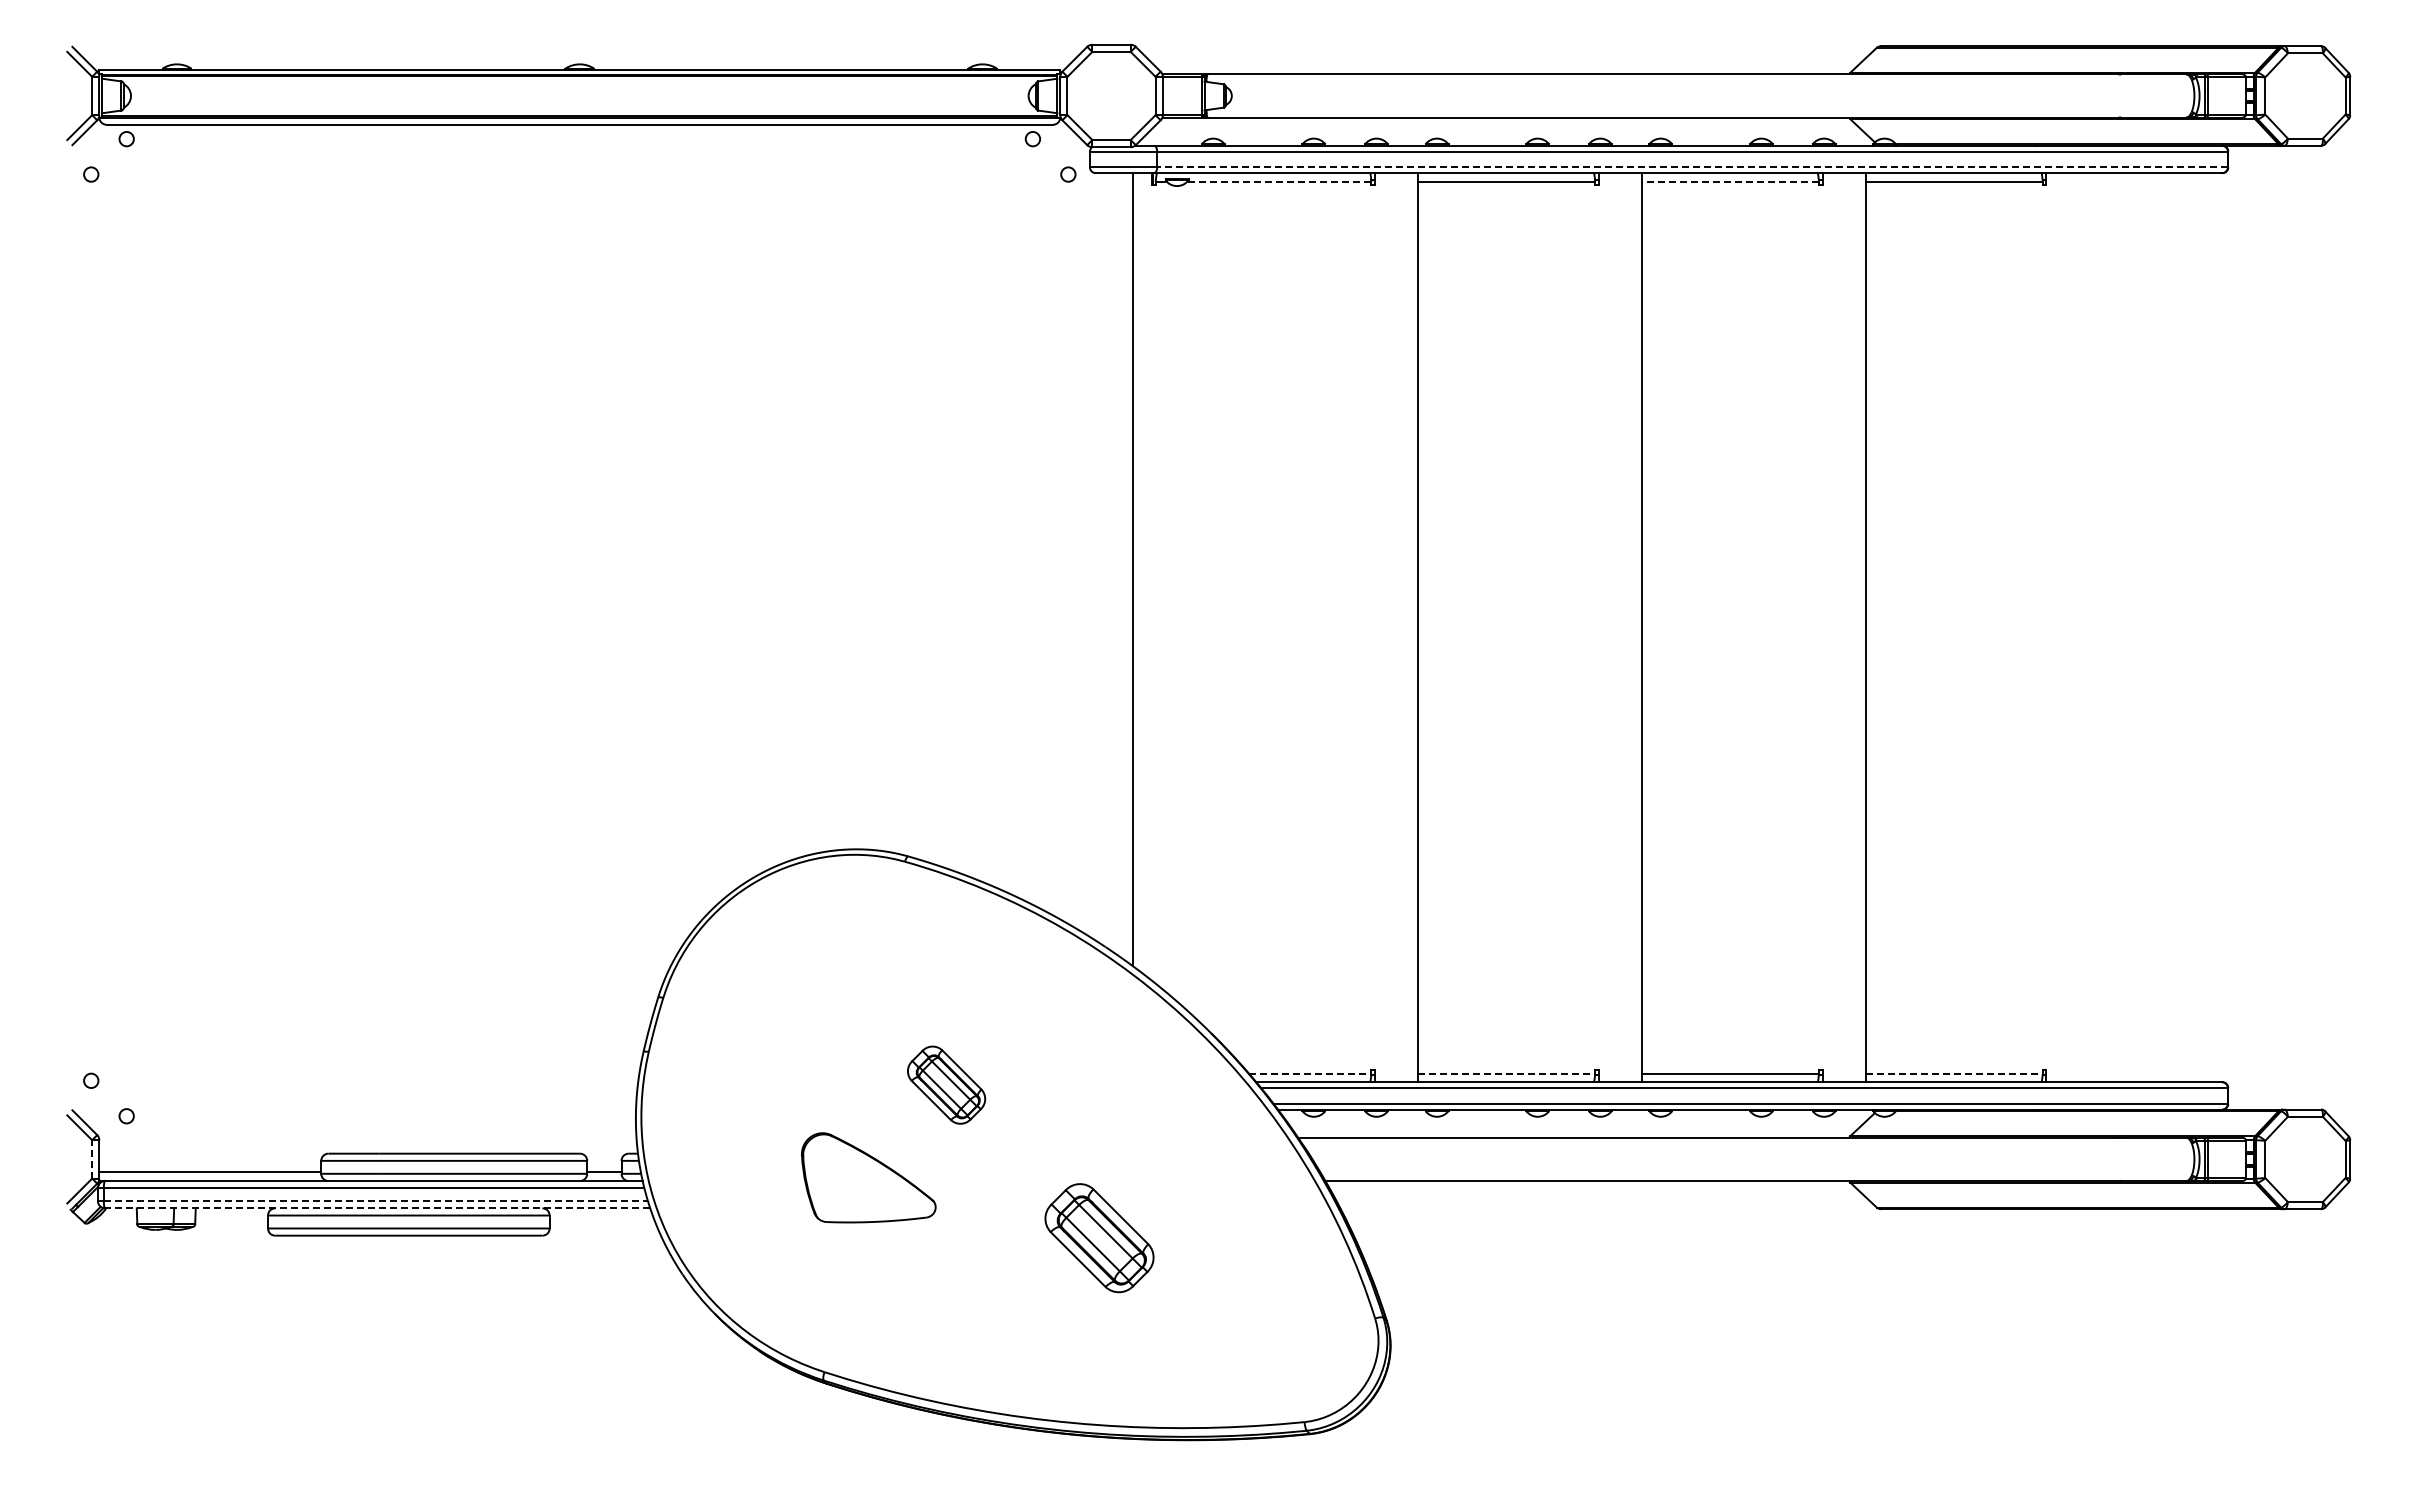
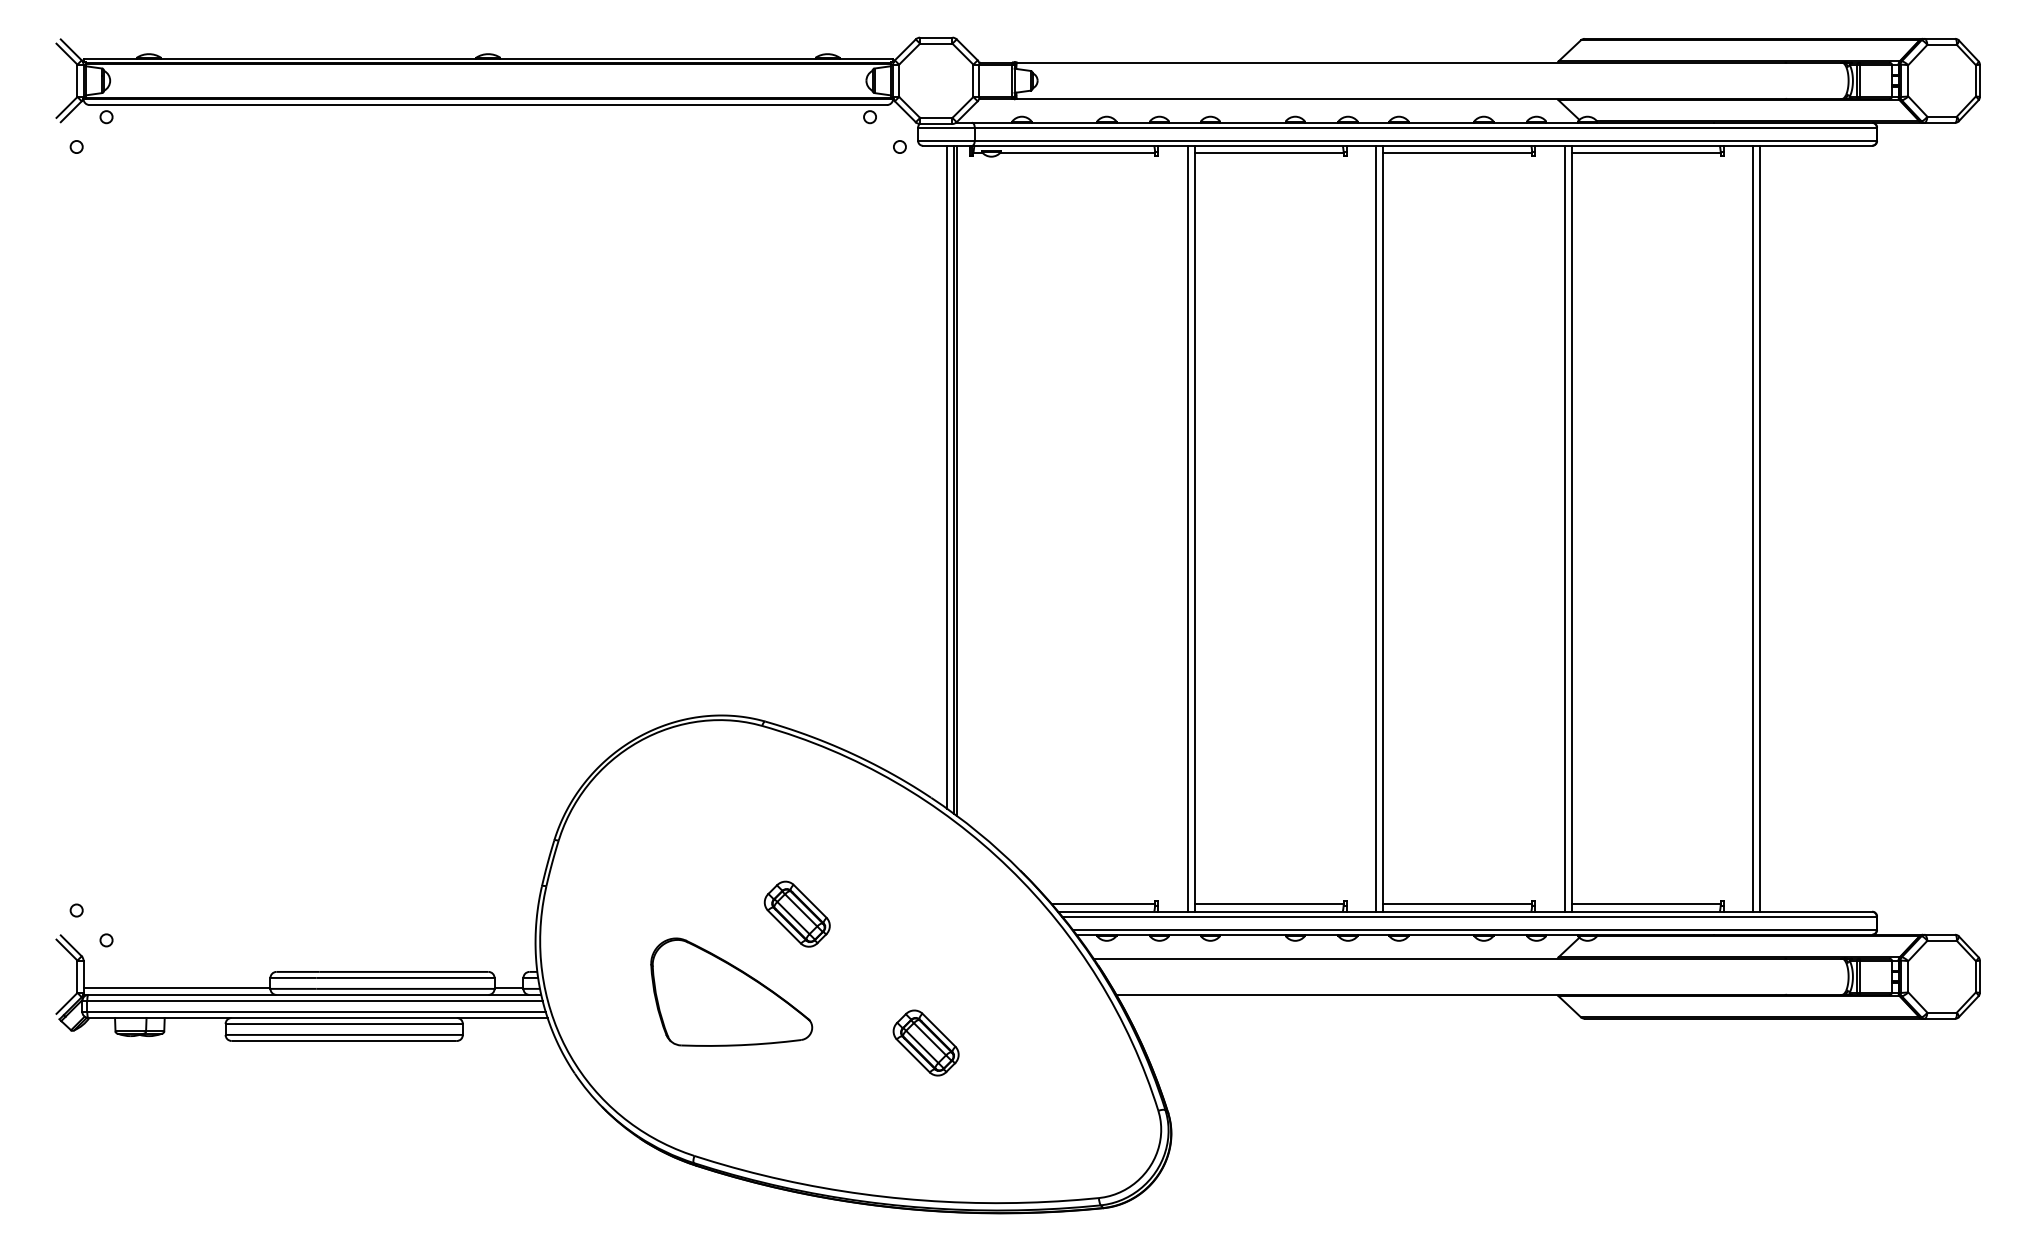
line: (1692, 167) -> (1425, 141), dashed -> solid
line: (1278, 181) -> (1076, 152), dashed -> solid
line: (1730, 181) -> (1457, 152), dashed -> solid
line: (1124, 566) -> (947, 477), added
line: (1136, 570) -> (957, 480), added
line: (1409, 627) -> (1187, 528), added
line: (1633, 627) -> (1376, 528), added
line: (1857, 627) -> (1564, 528), added
line: (2081, 627) -> (1753, 528), added
line: (2089, 627) -> (1760, 528), added
line: (1310, 1073) -> (1103, 904), dashed -> solid
line: (1507, 1073) -> (1269, 904), dashed -> solid
line: (1954, 1073) -> (1646, 904), dashed -> solid
line: (92, 1158) -> (77, 975), dashed -> solid
part: (868, 1177) -> (731, 991), size x1.43
line: (376, 1201) -> (317, 1012), dashed -> solid
line: (377, 1208) -> (317, 1018), dashed -> solid
part: (1099, 1237) -> (926, 1042), size x0.71

